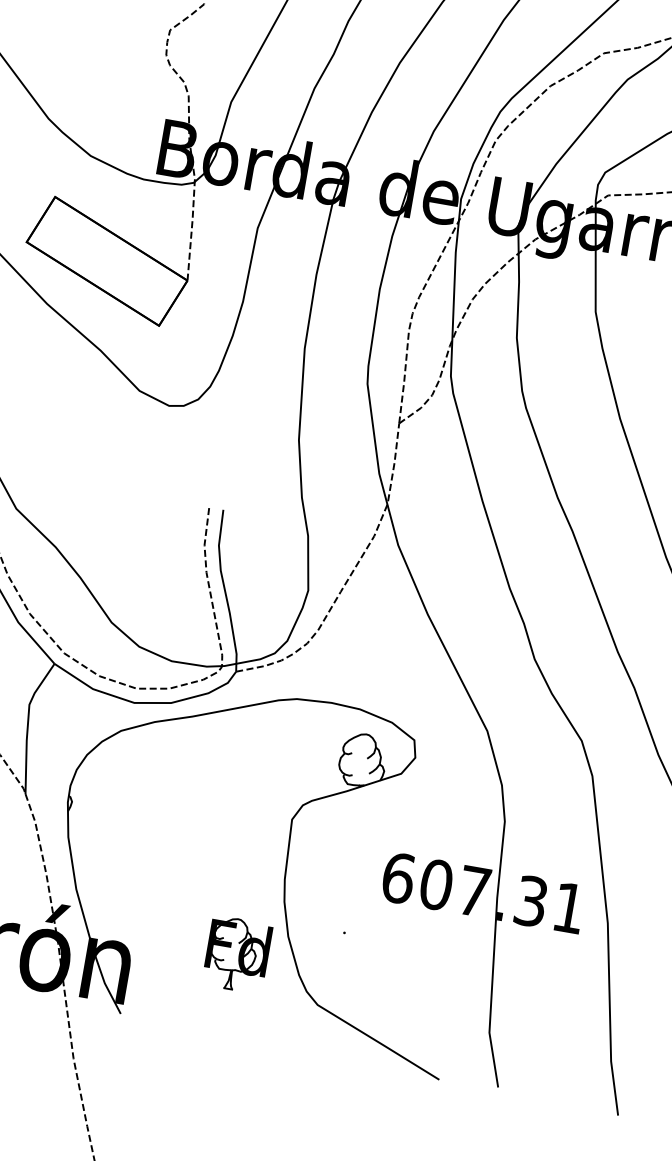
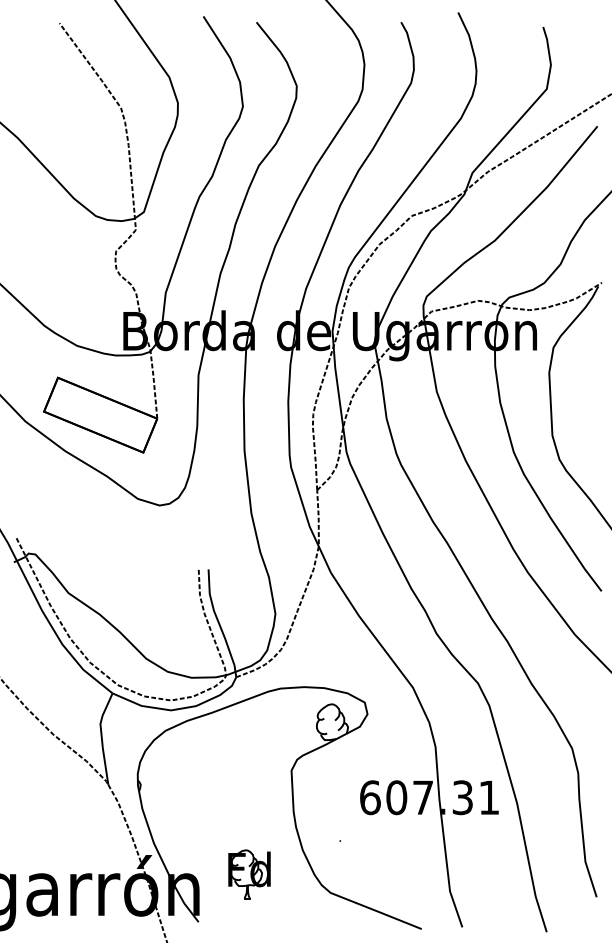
part: (237, 954) -> (249, 874), moved

